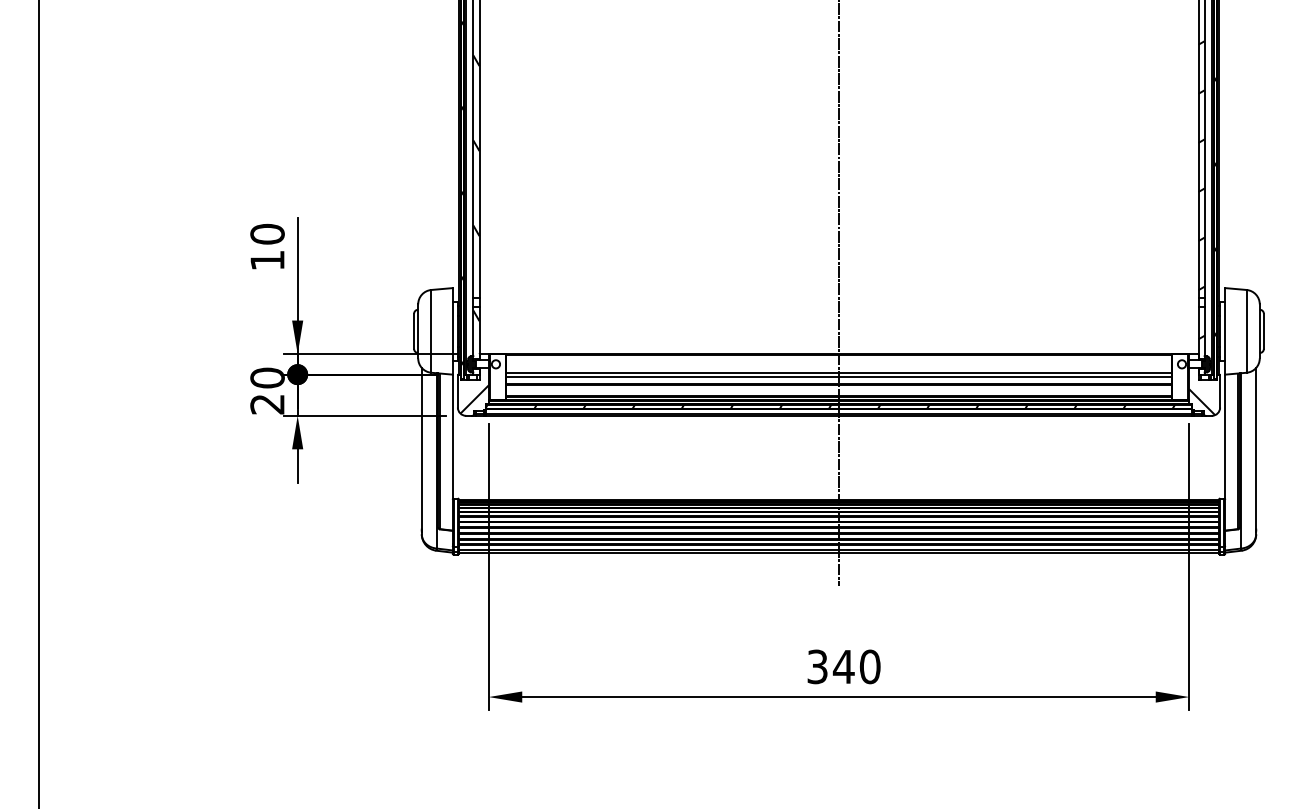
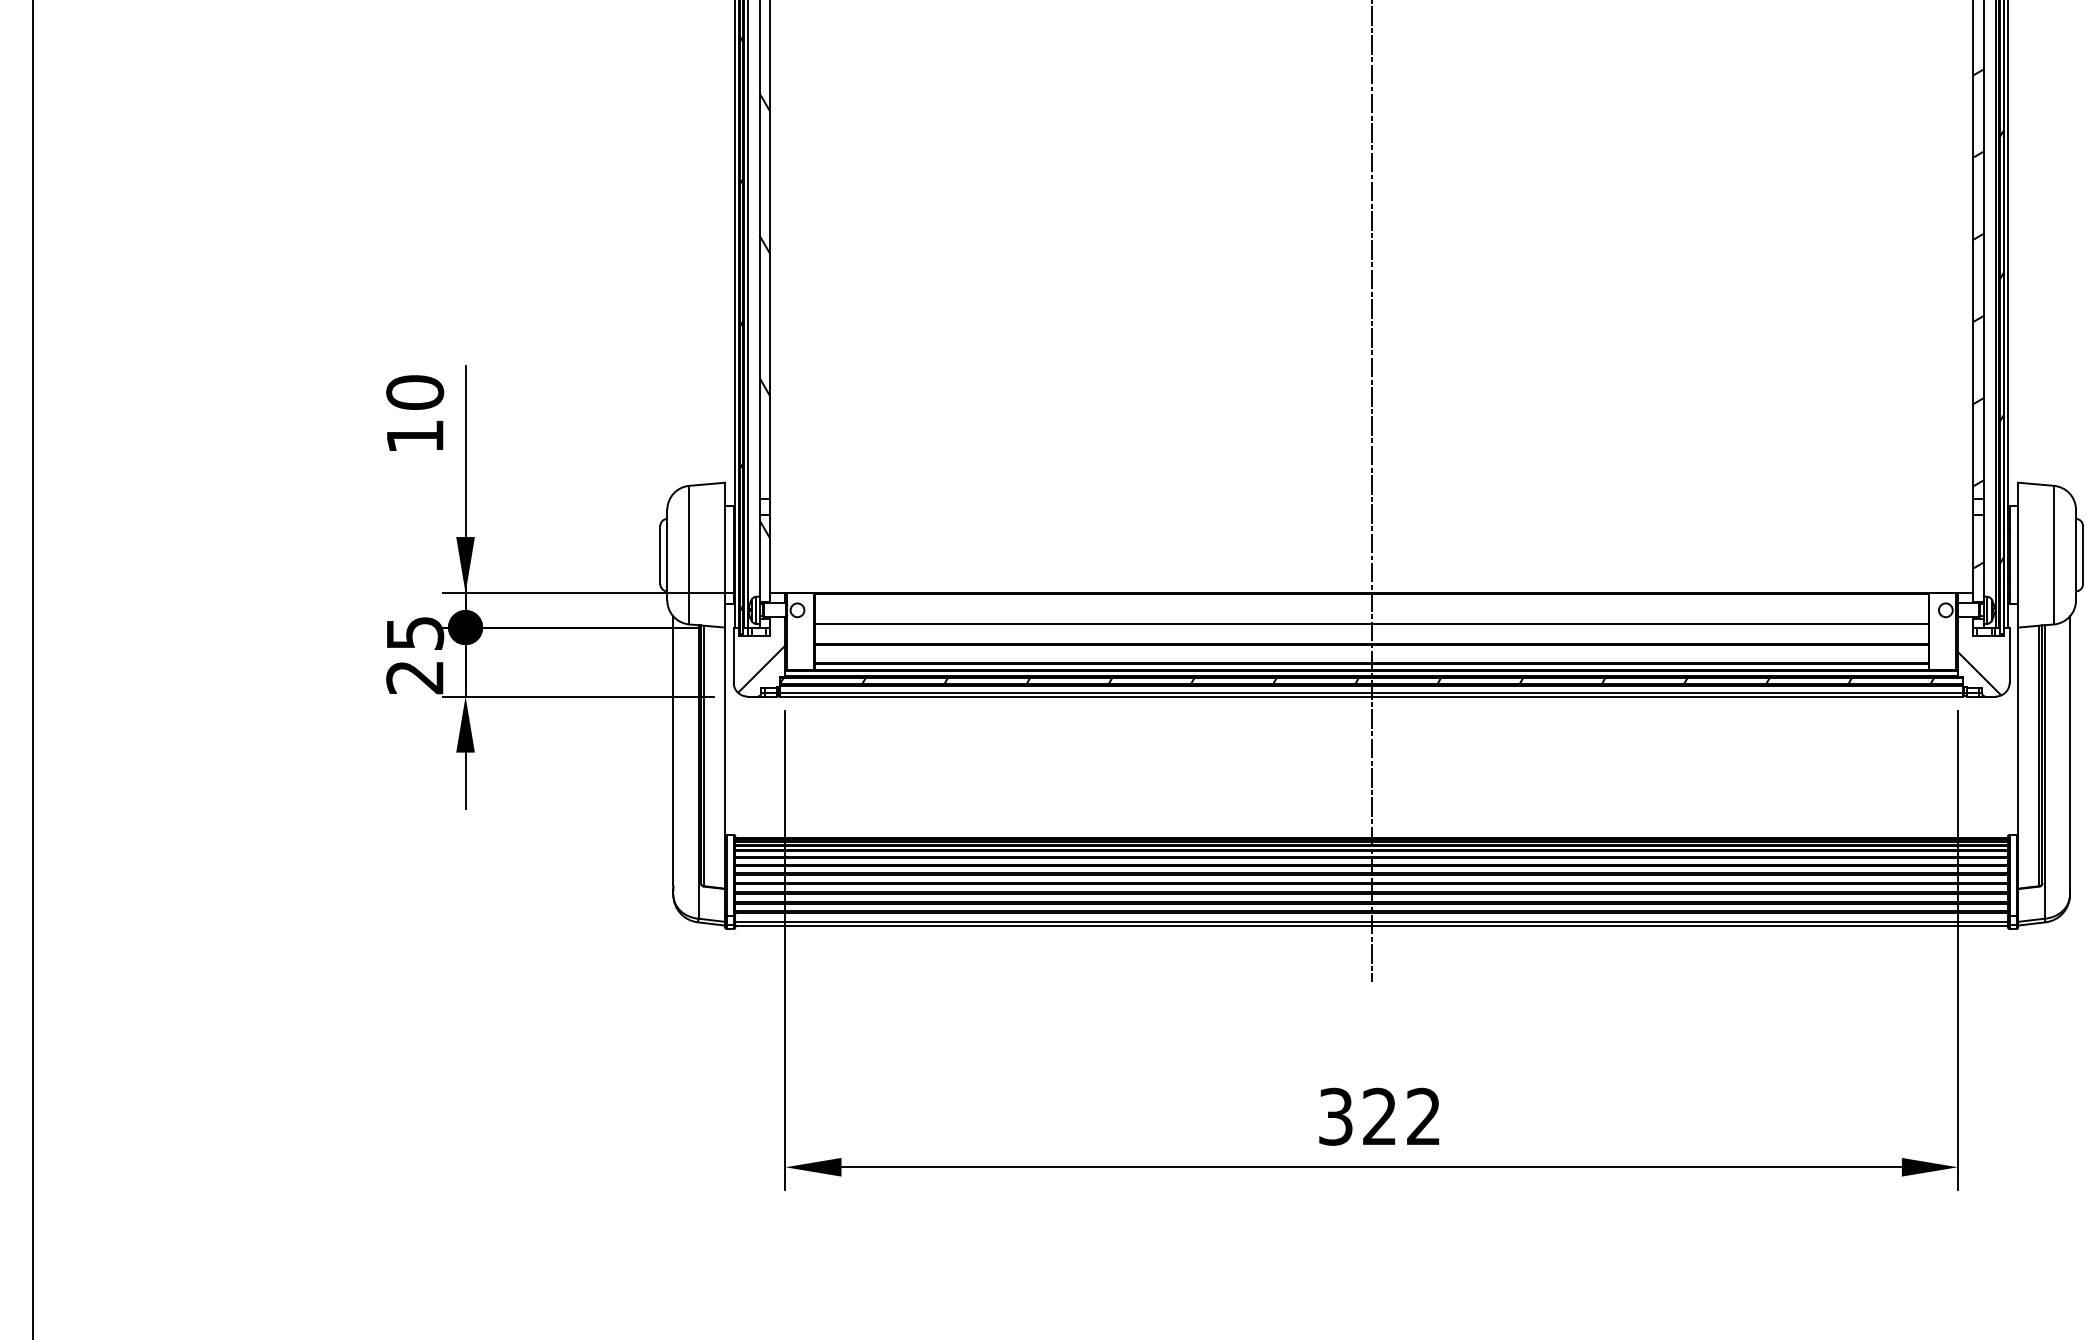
line: (838, 376) -> (1370, 630), removed
text: (267, 377) -> (415, 632), 20 -> 25
text: (856, 666) -> (1400, 1116), 340 -> 322

